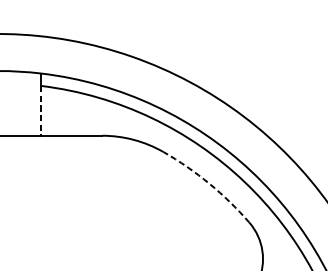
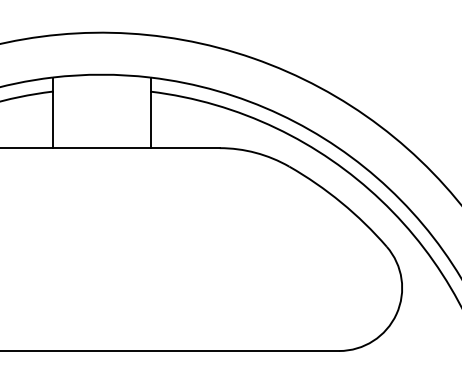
line: (41, 111) -> (150, 120), dashed -> solid
arc: (209, 183) -> (341, 202), dashed -> solid

